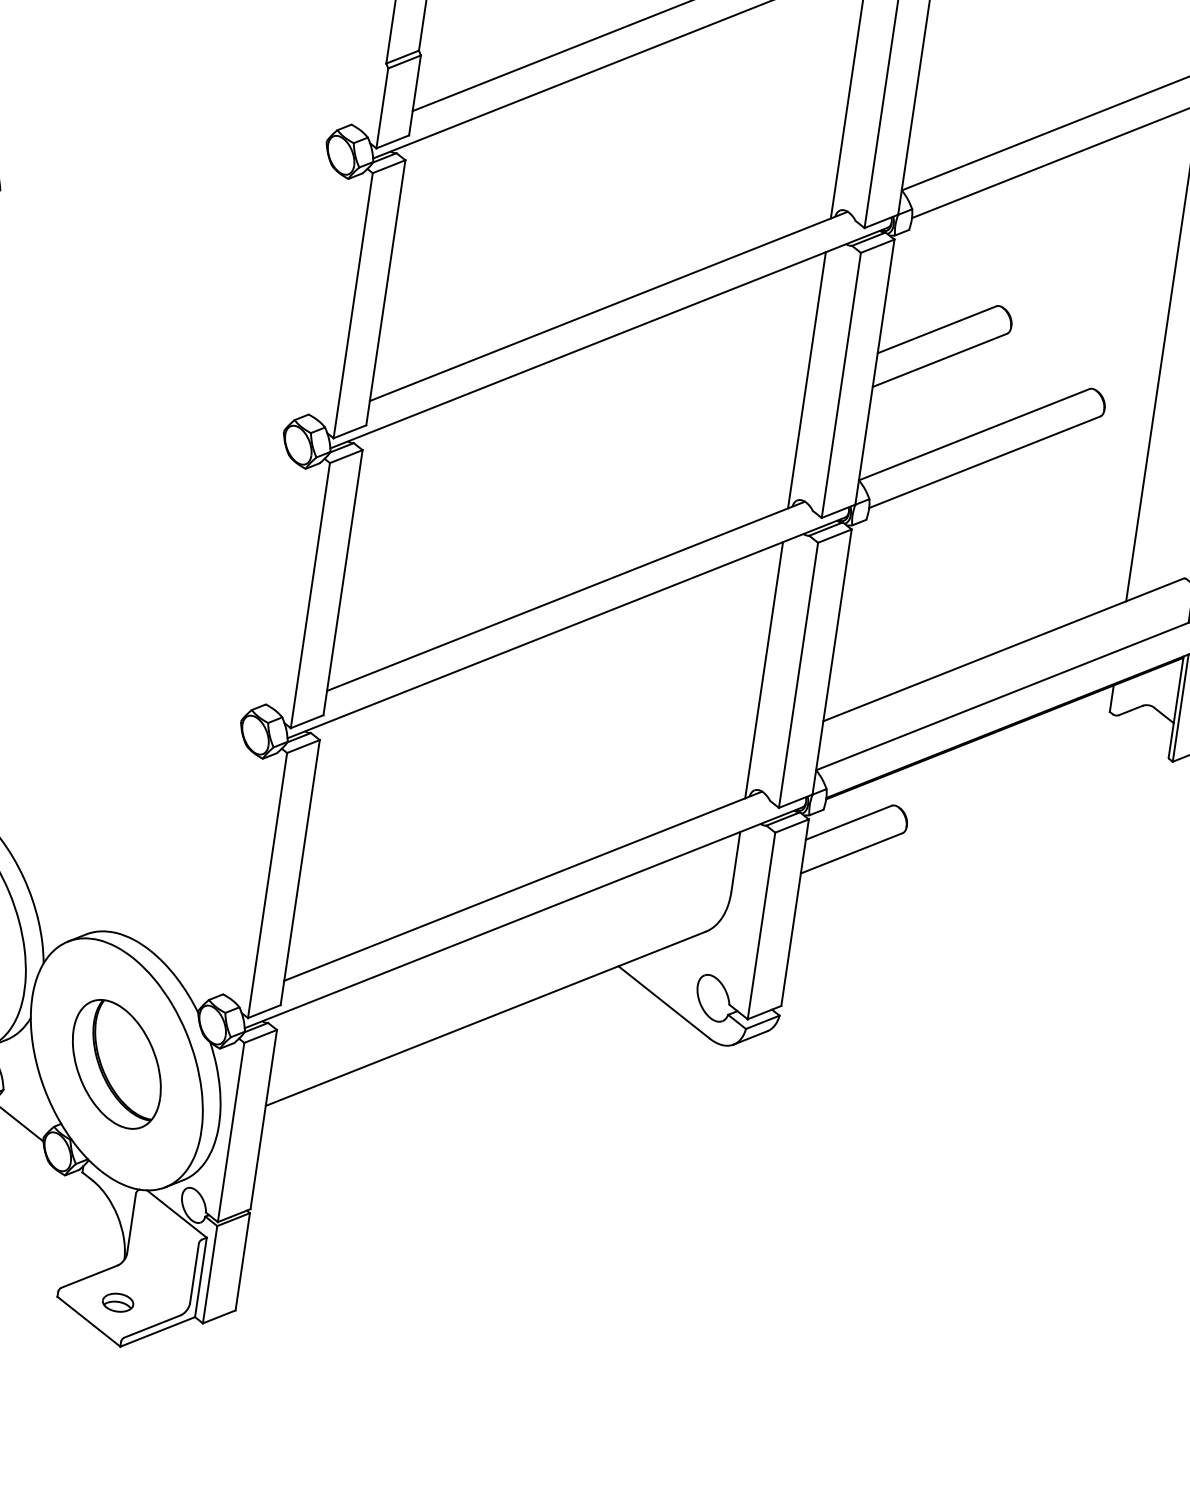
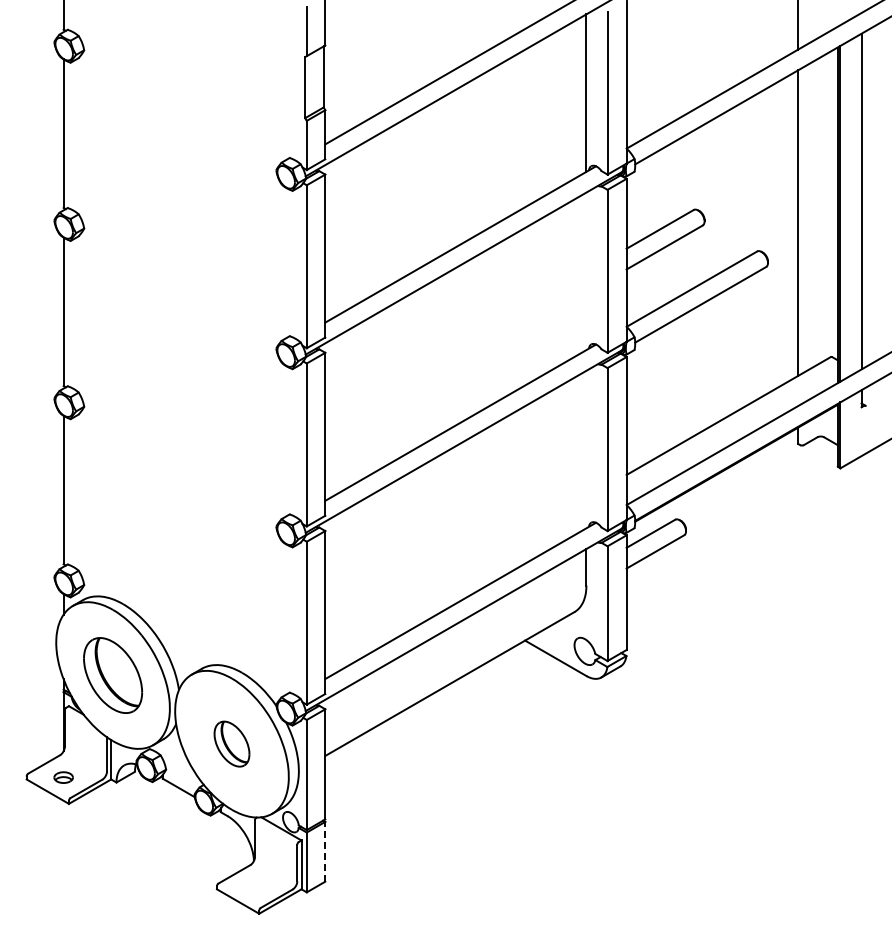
line: (807, 380) -> (586, 271), removed
line: (764, 670) -> (586, 449), removed
part: (116, 1063) -> (231, 743), size x0.6
line: (243, 1261) -> (325, 851), solid -> dashed
part: (117, 1302) -> (253, 887), removed

